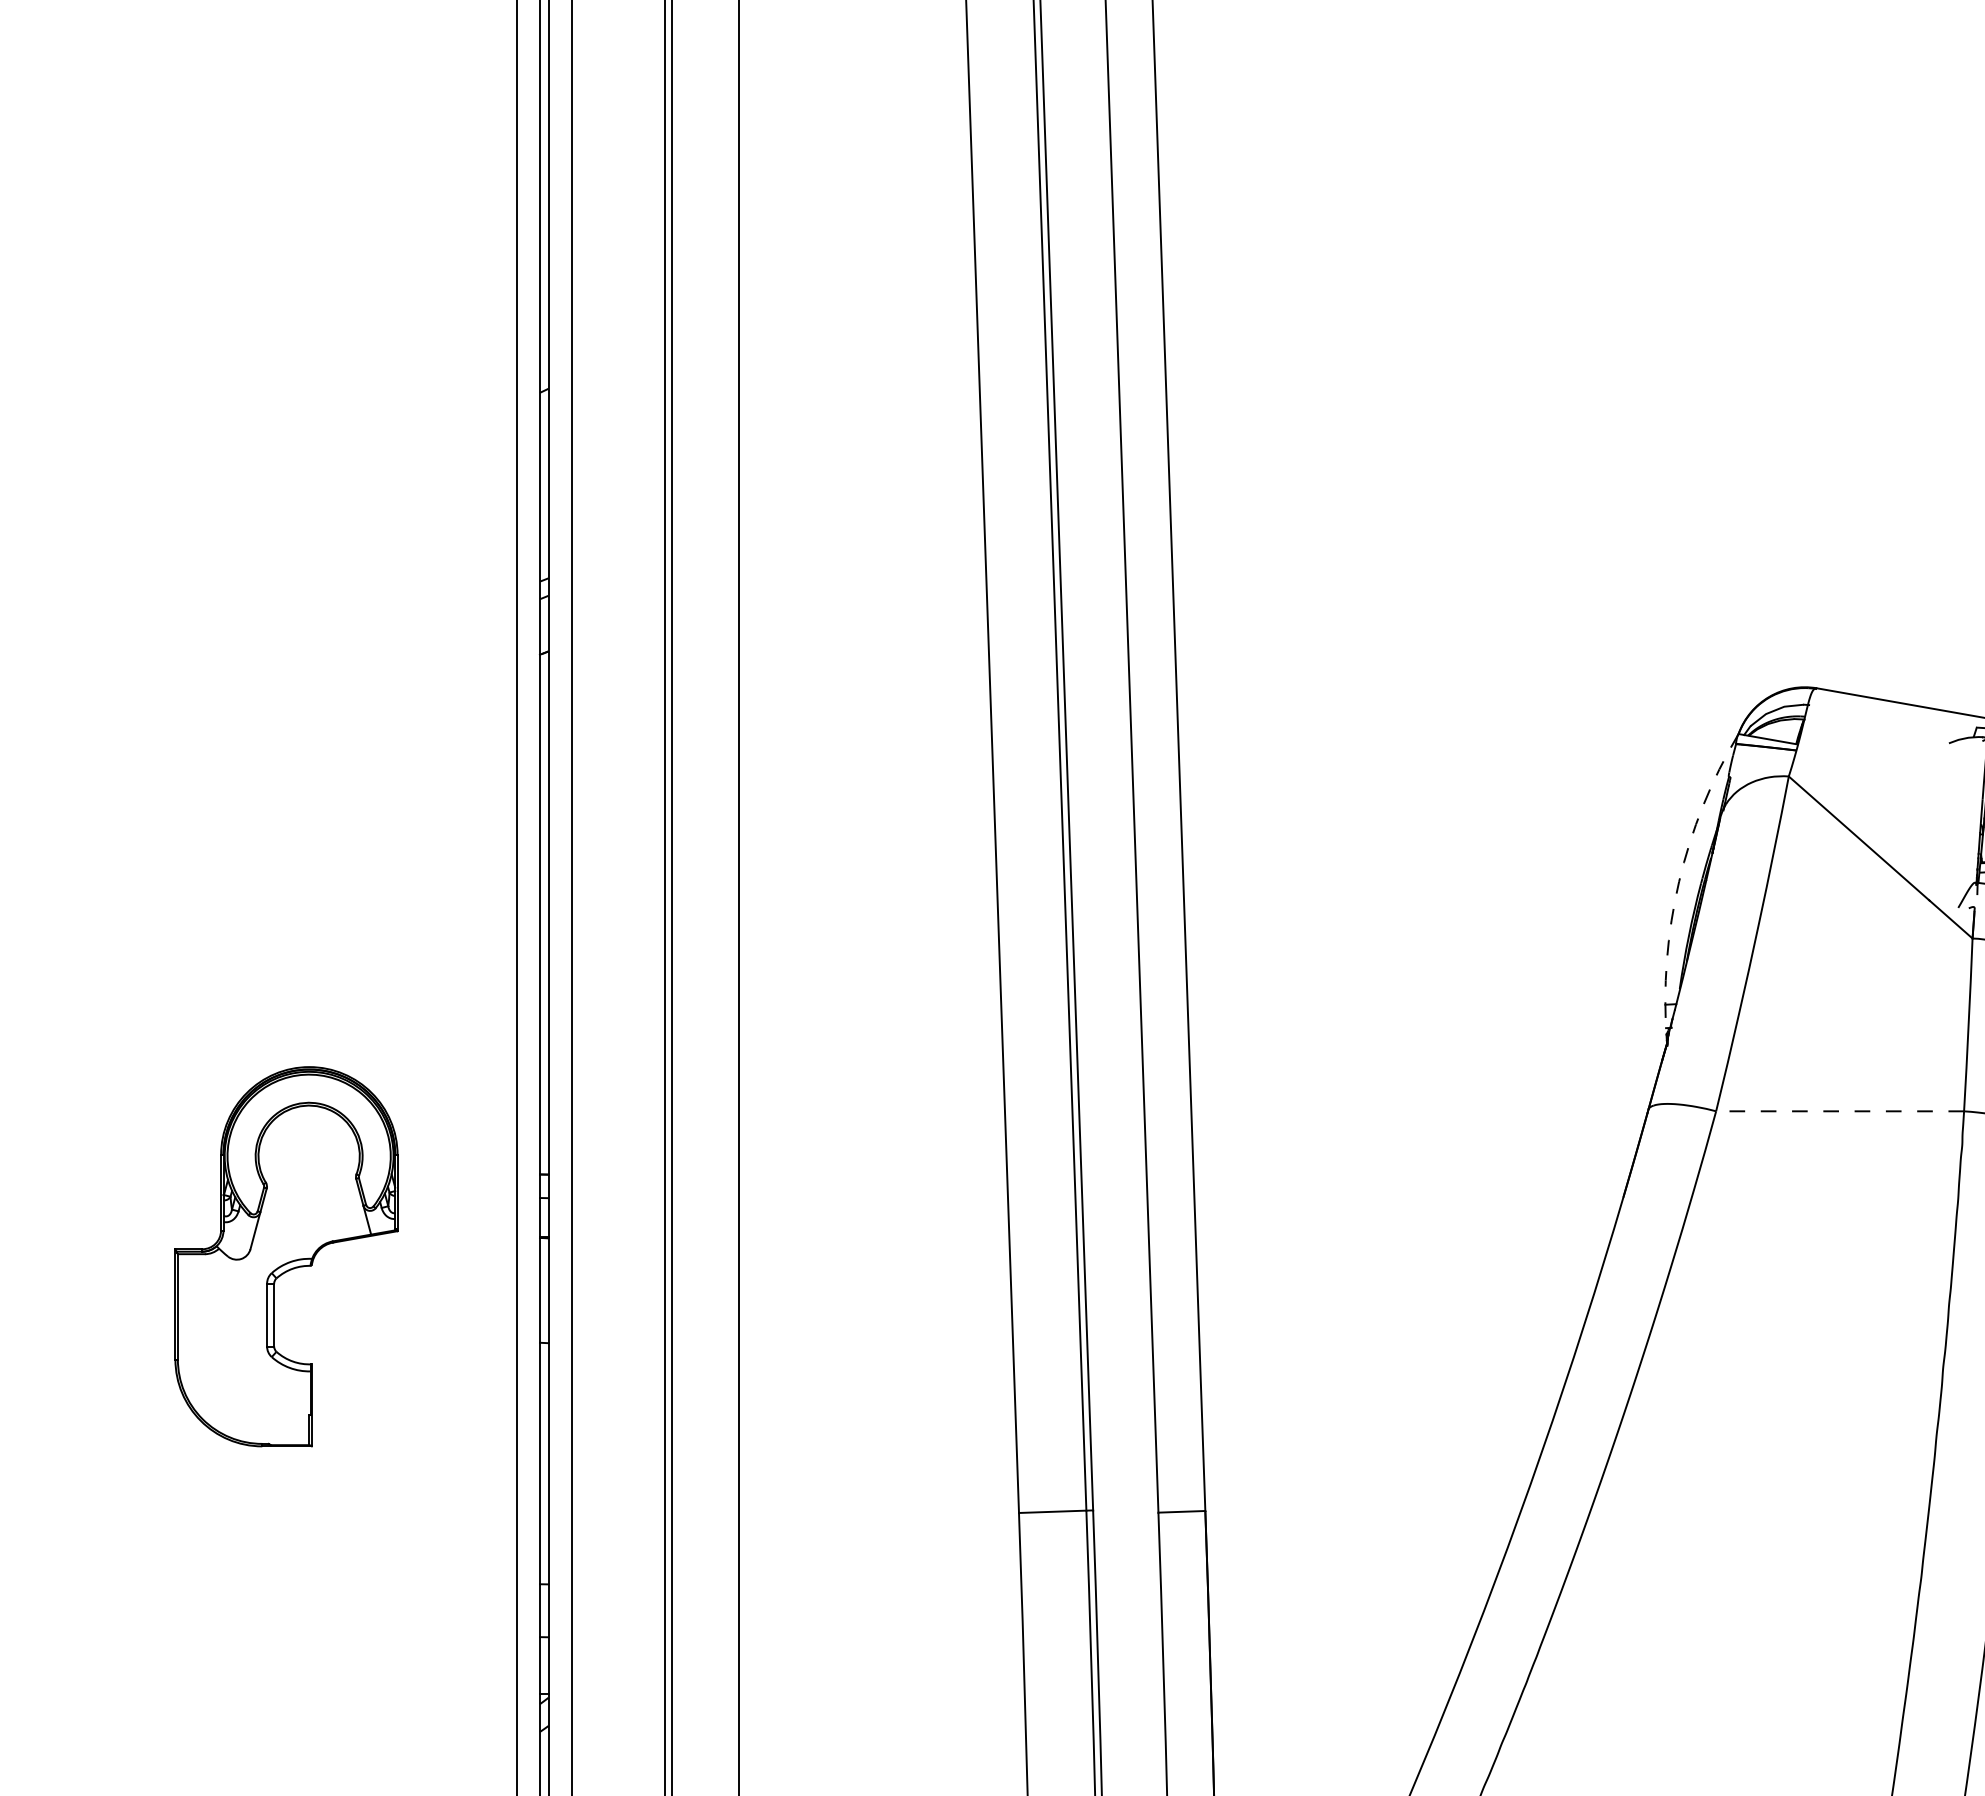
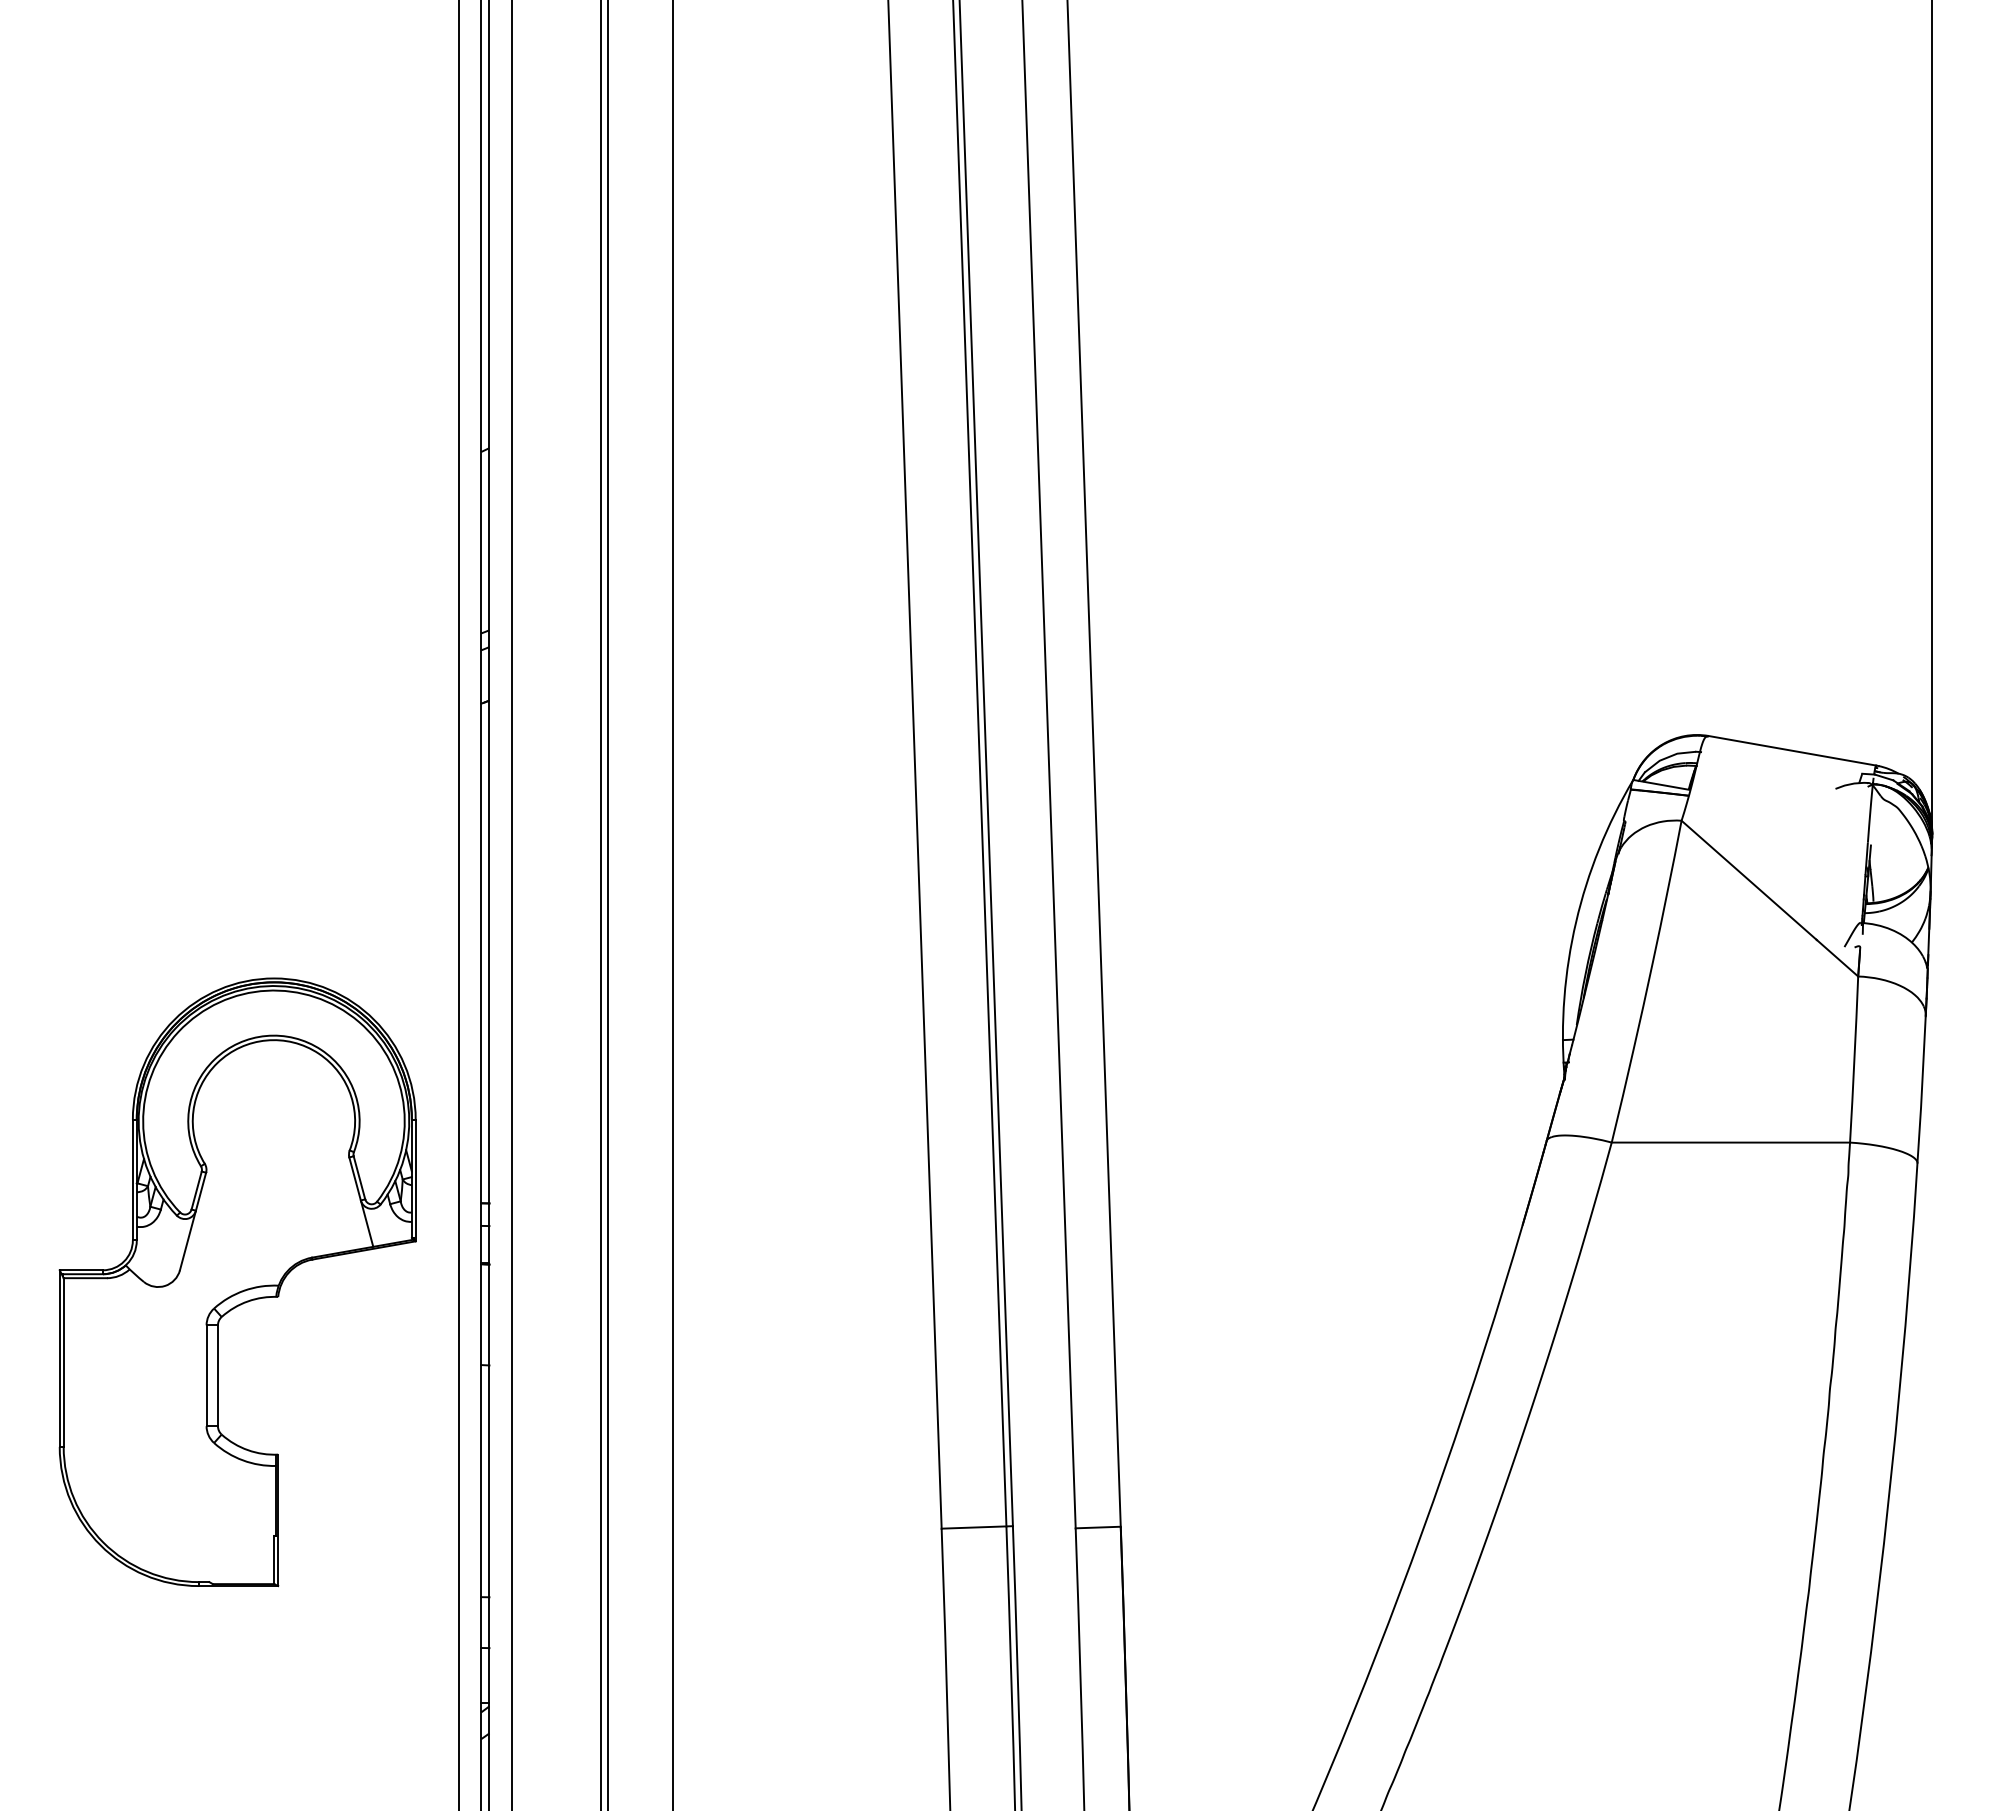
arc: (1679, 882) -> (1576, 922), dashed -> solid
line: (1839, 1111) -> (1730, 1142), dashed -> solid
part: (286, 1256) -> (237, 1282), size x1.67

